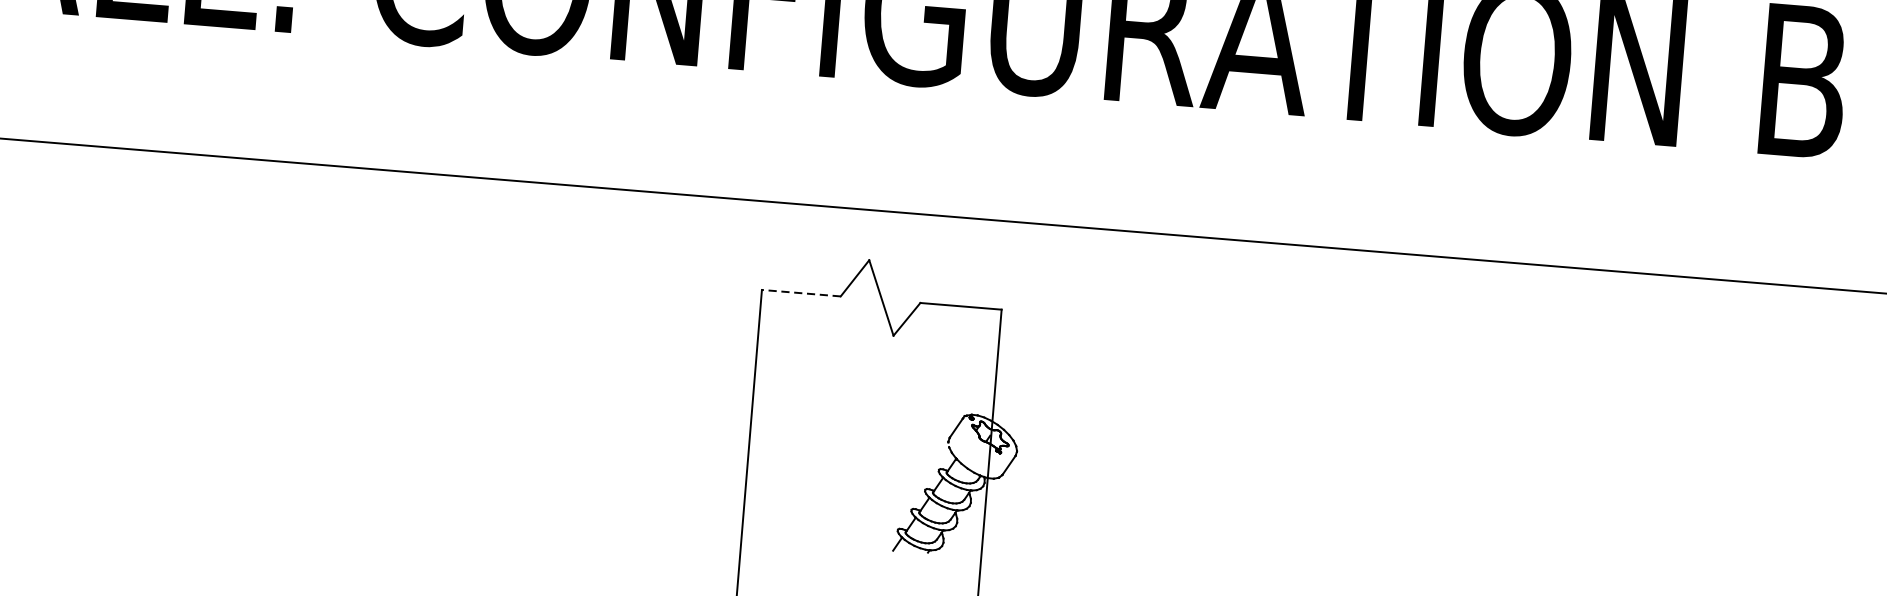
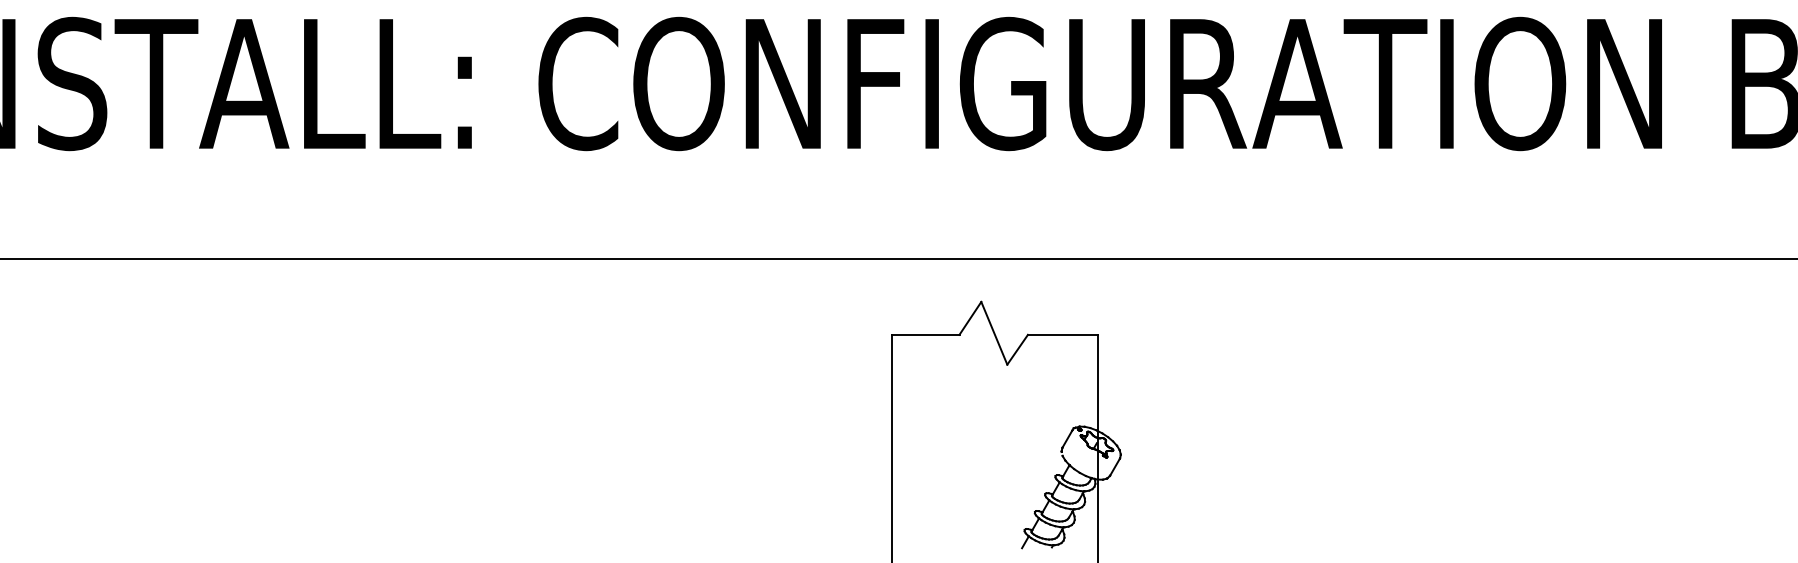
line: (801, 292) -> (925, 334), dashed -> solid

